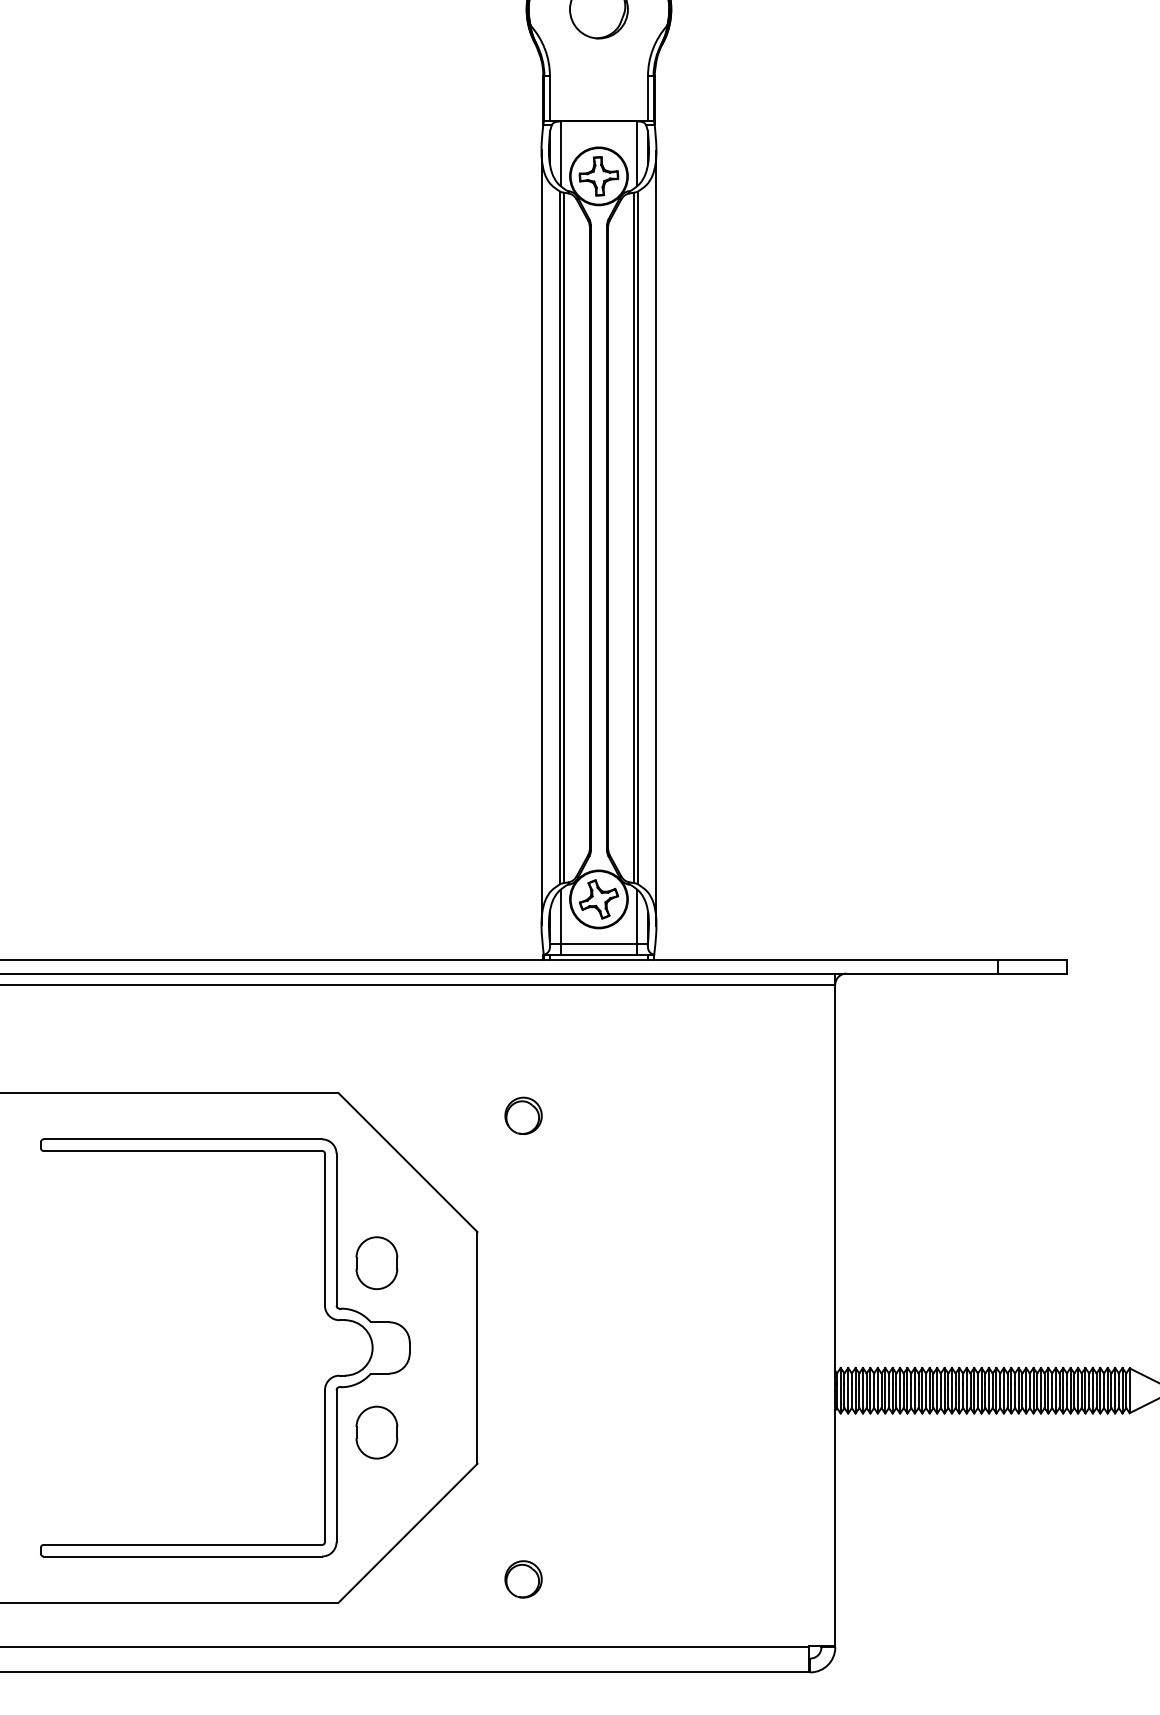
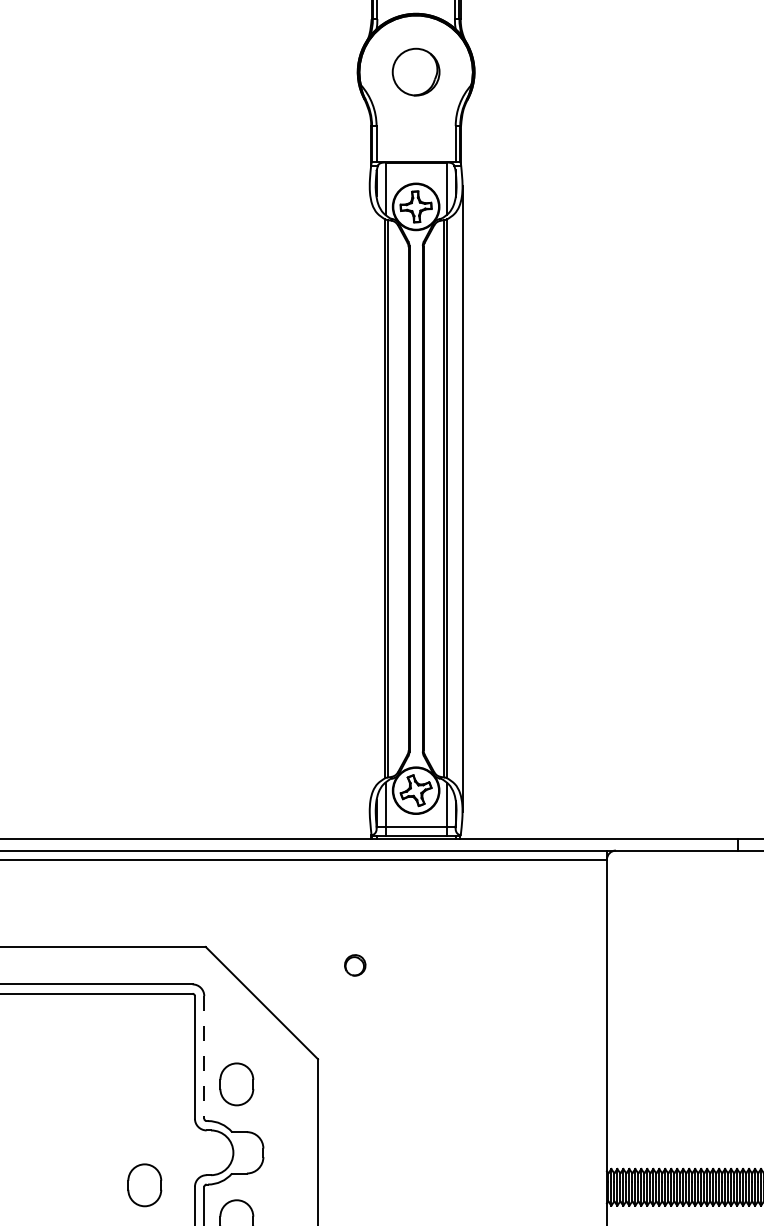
line: (541, 537) -> (369, 498), removed
part: (523, 1115) -> (355, 965), size x0.7
line: (336, 1229) -> (204, 1057), solid -> dashed
part: (262, 1387) -> (144, 1184), added

